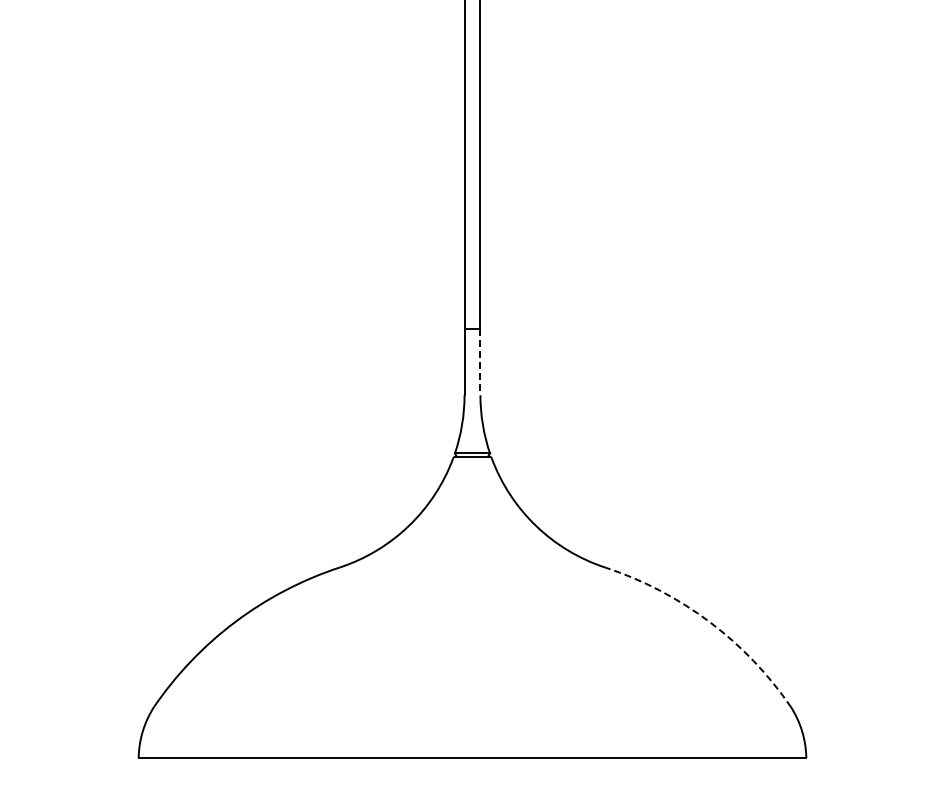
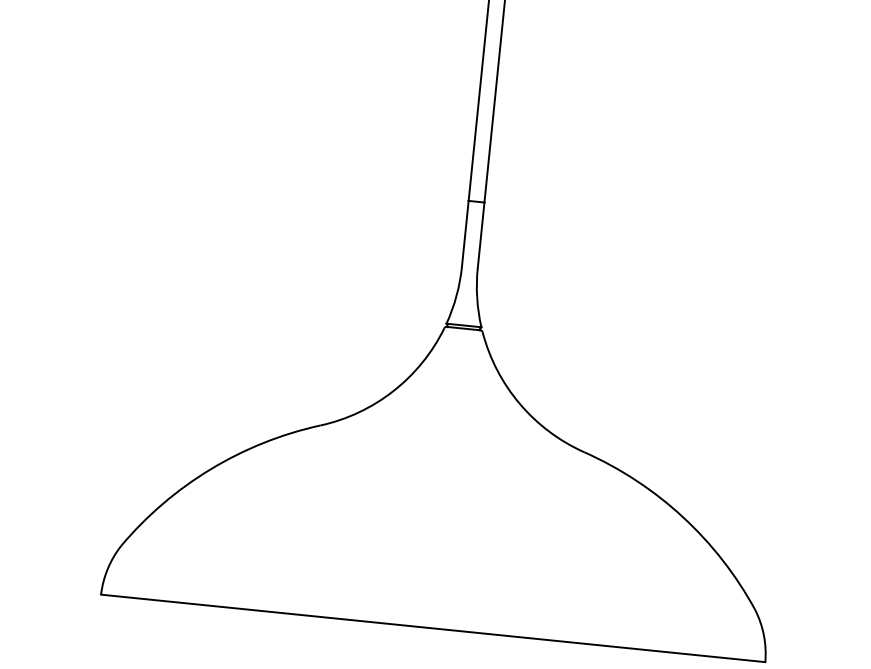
line: (480, 362) -> (481, 235), dashed -> solid
arc: (709, 621) -> (682, 516), dashed -> solid

